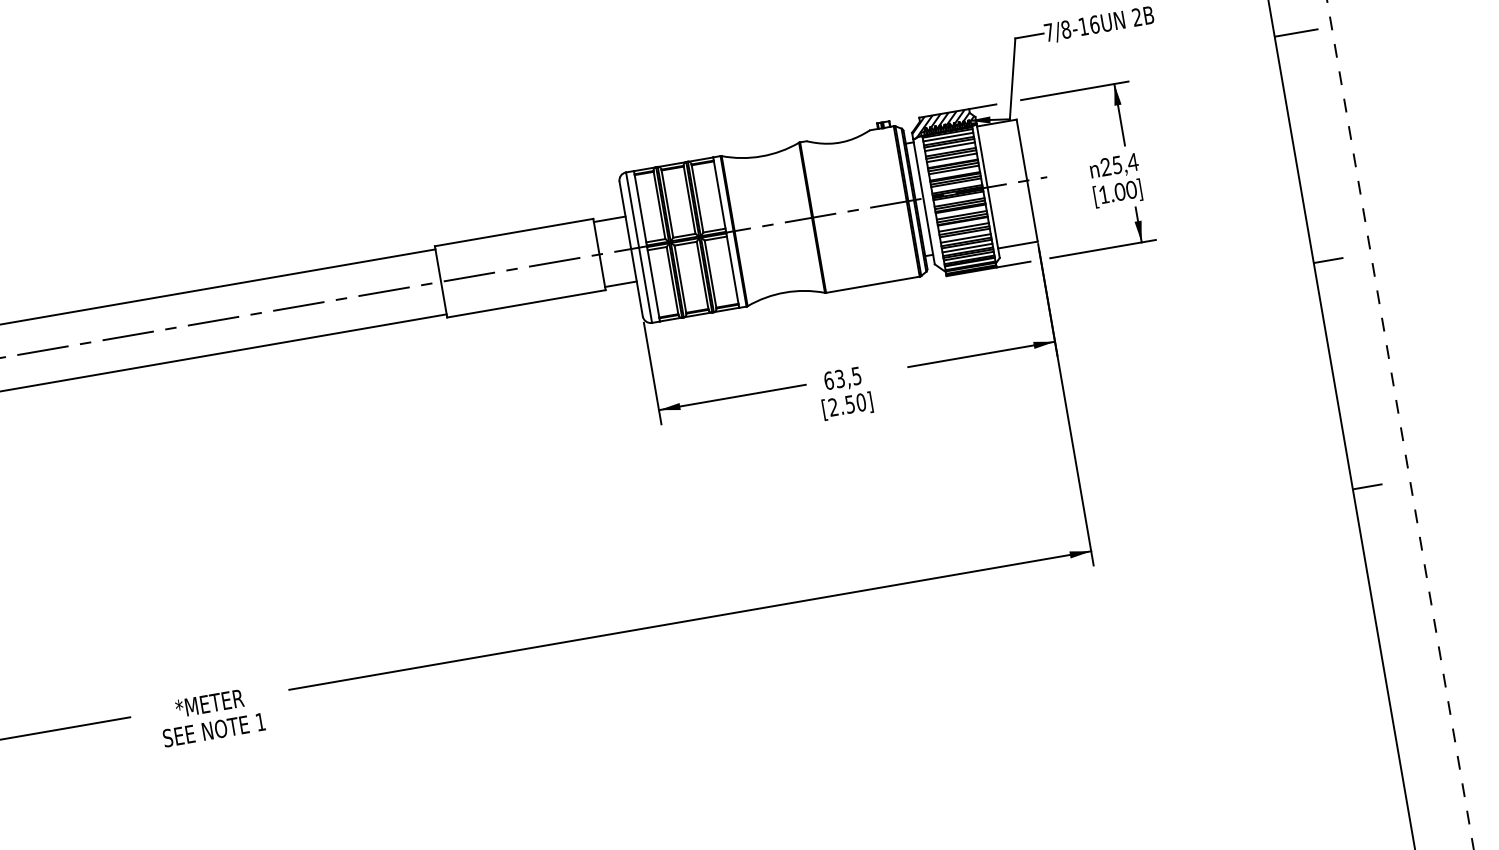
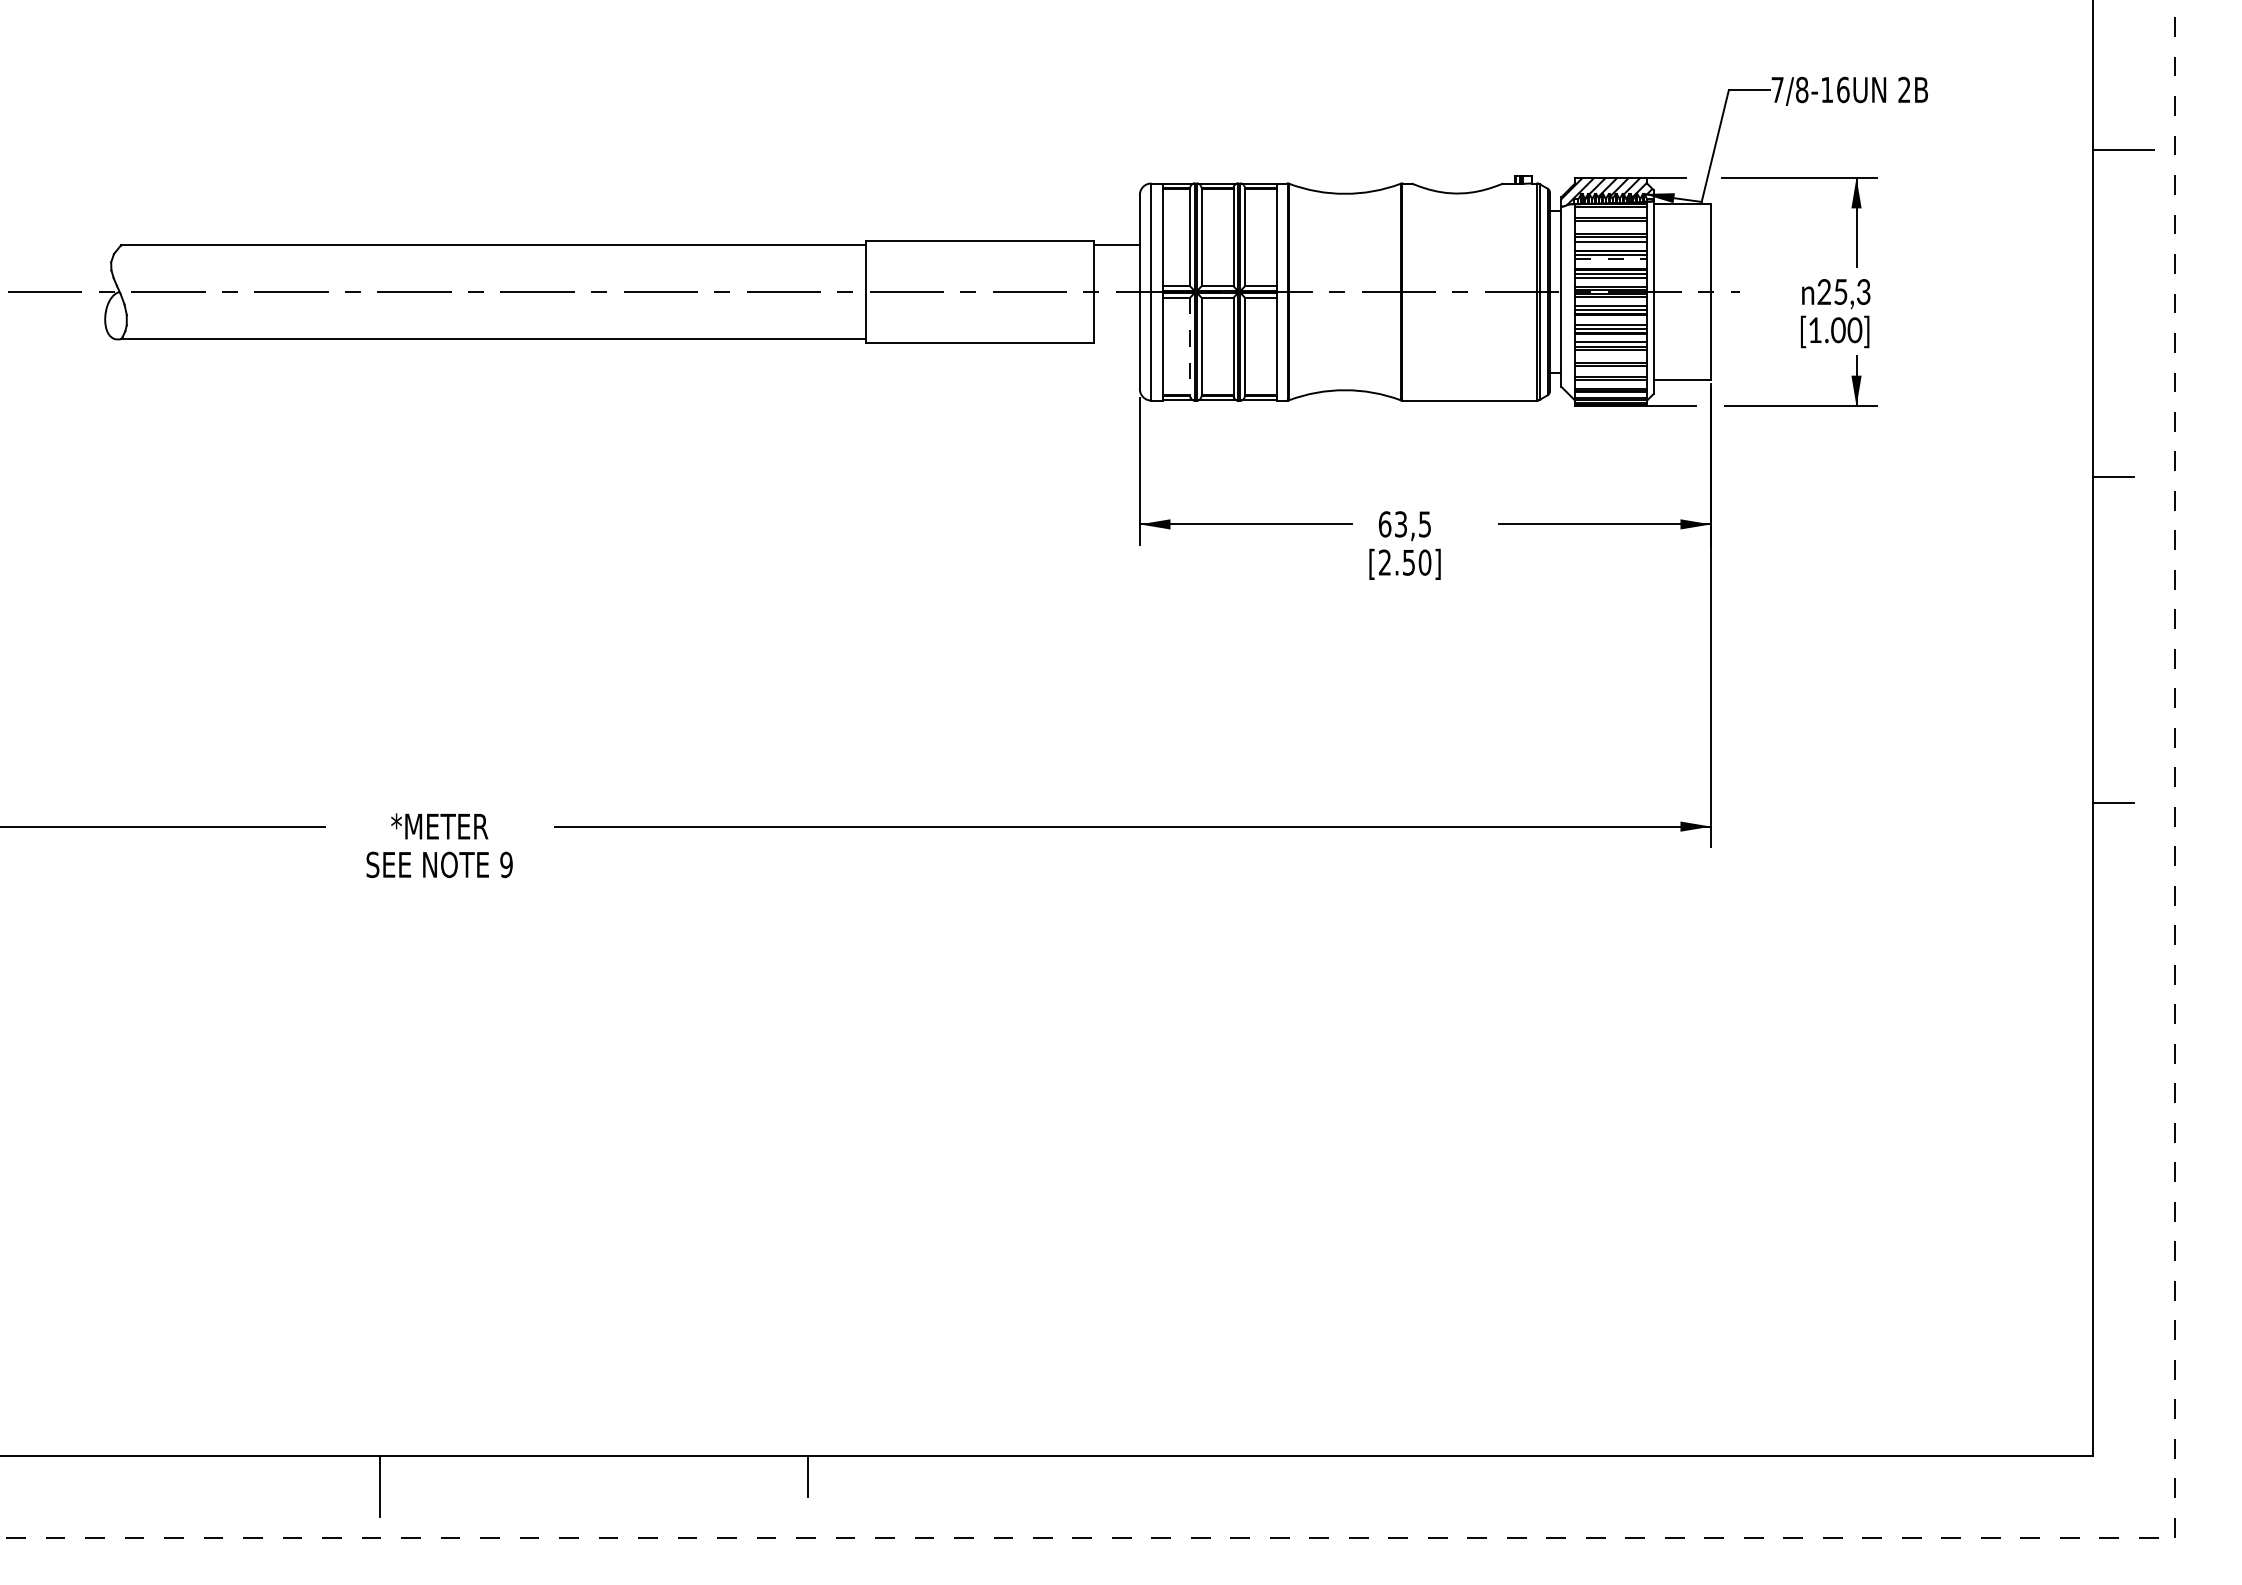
line: (948, 136) -> (1611, 211), removed
line: (950, 146) -> (1611, 225), removed
text: (1132, 162) -> (1863, 291), 25,4 -> 25,3
line: (954, 170) -> (1611, 259), solid -> dashed
line: (966, 238) -> (1611, 358), removed
line: (967, 248) -> (1611, 372), removed
line: (969, 255) -> (1611, 383), removed
line: (672, 281) -> (1190, 347), solid -> dashed
line: (620, 284) -> (1116, 338), removed
text: (260, 721) -> (506, 864), 1 -> 9

